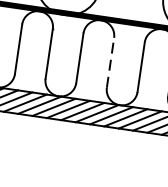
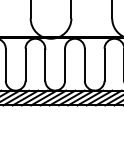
line: (110, 62) -> (84, 64), dashed -> solid

